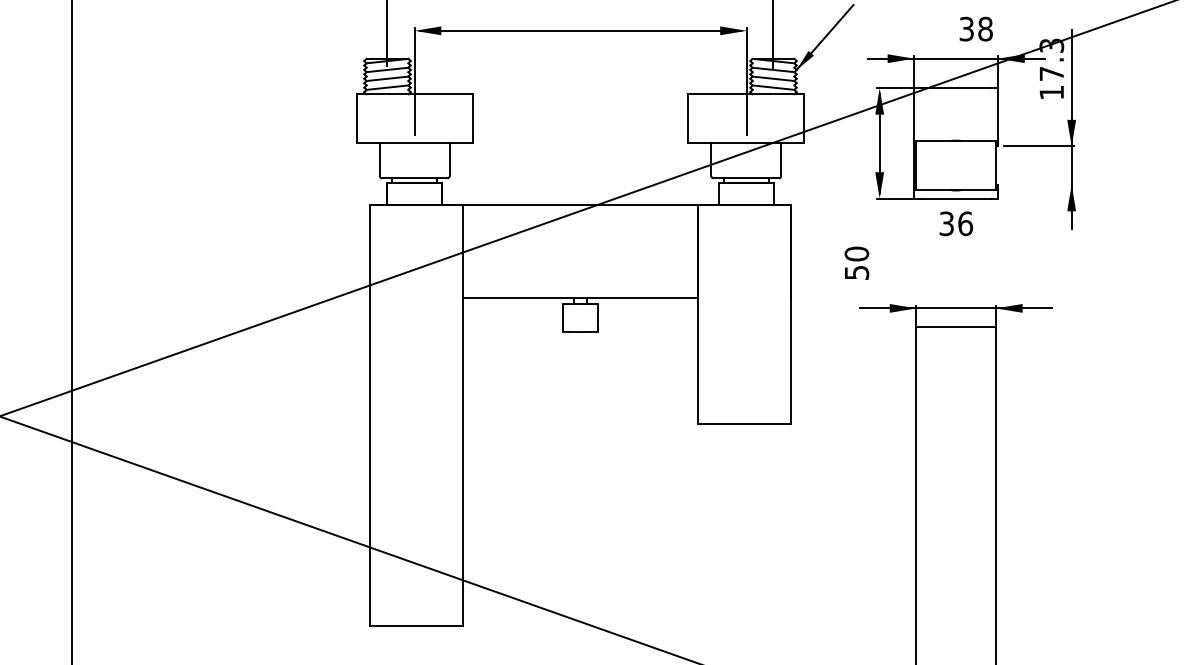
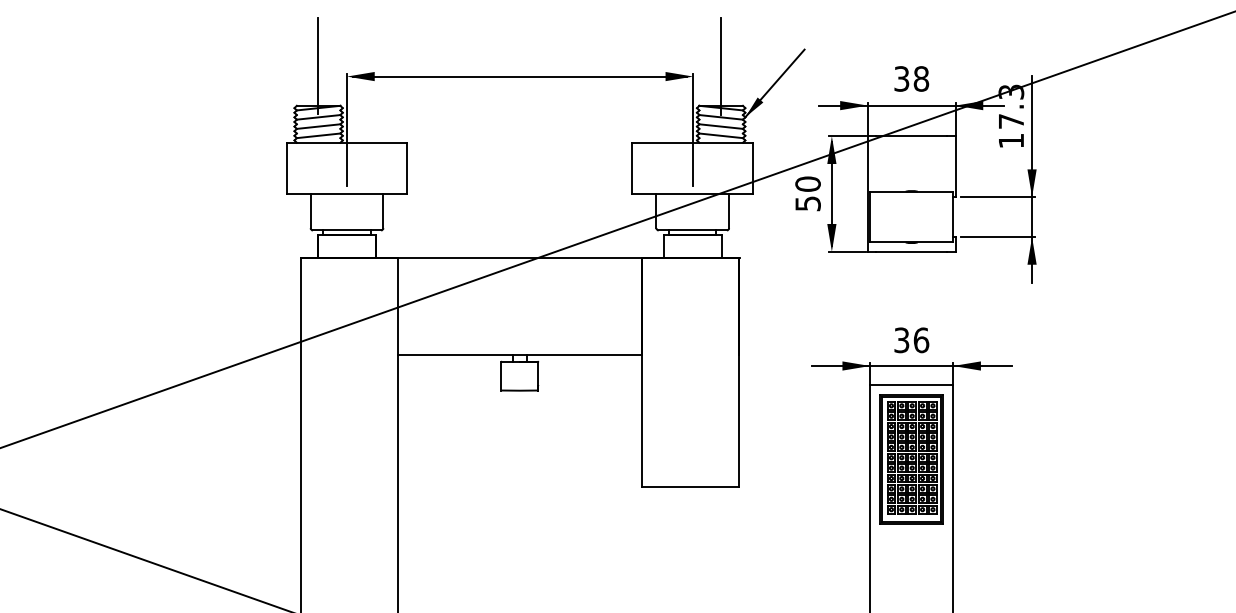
text: (975, 28) -> (910, 78), moved
line: (1038, 184) -> (997, 236), added
text: (956, 223) -> (911, 340), moved
text: (856, 262) -> (807, 193), moved
part: (956, 397) -> (911, 458), added

